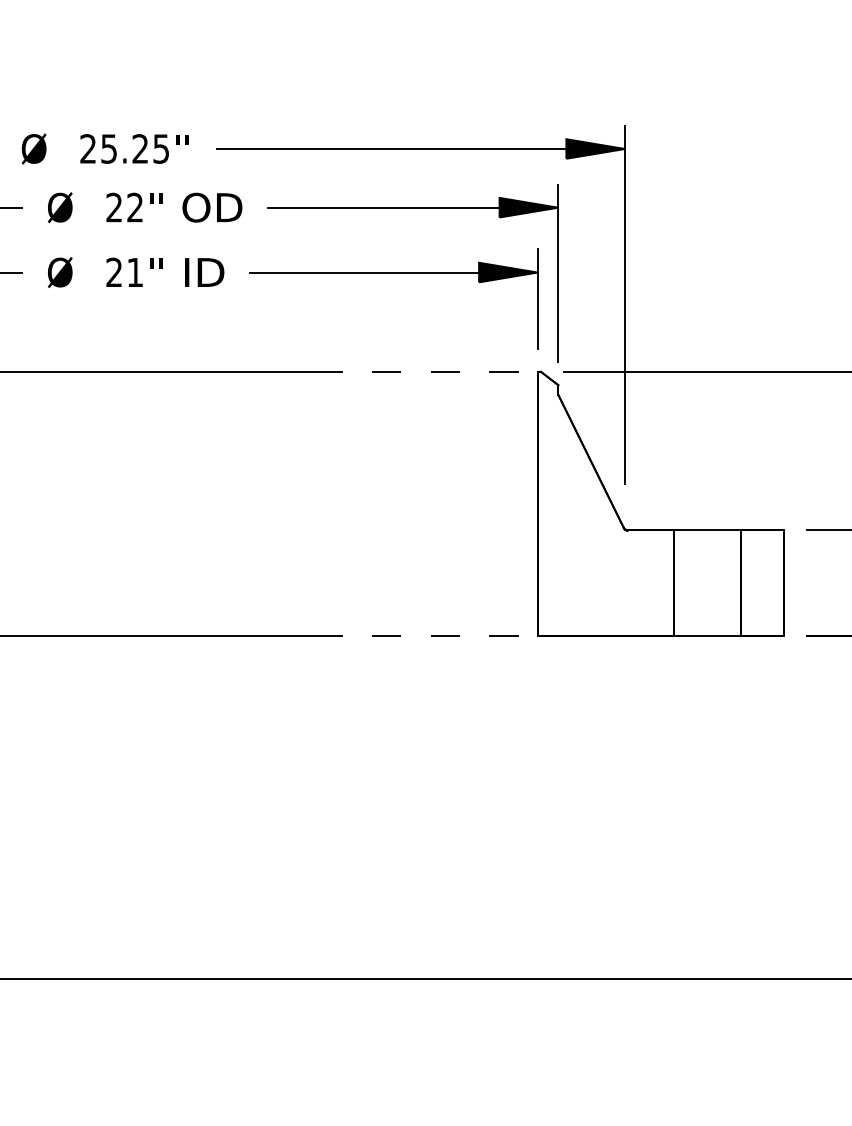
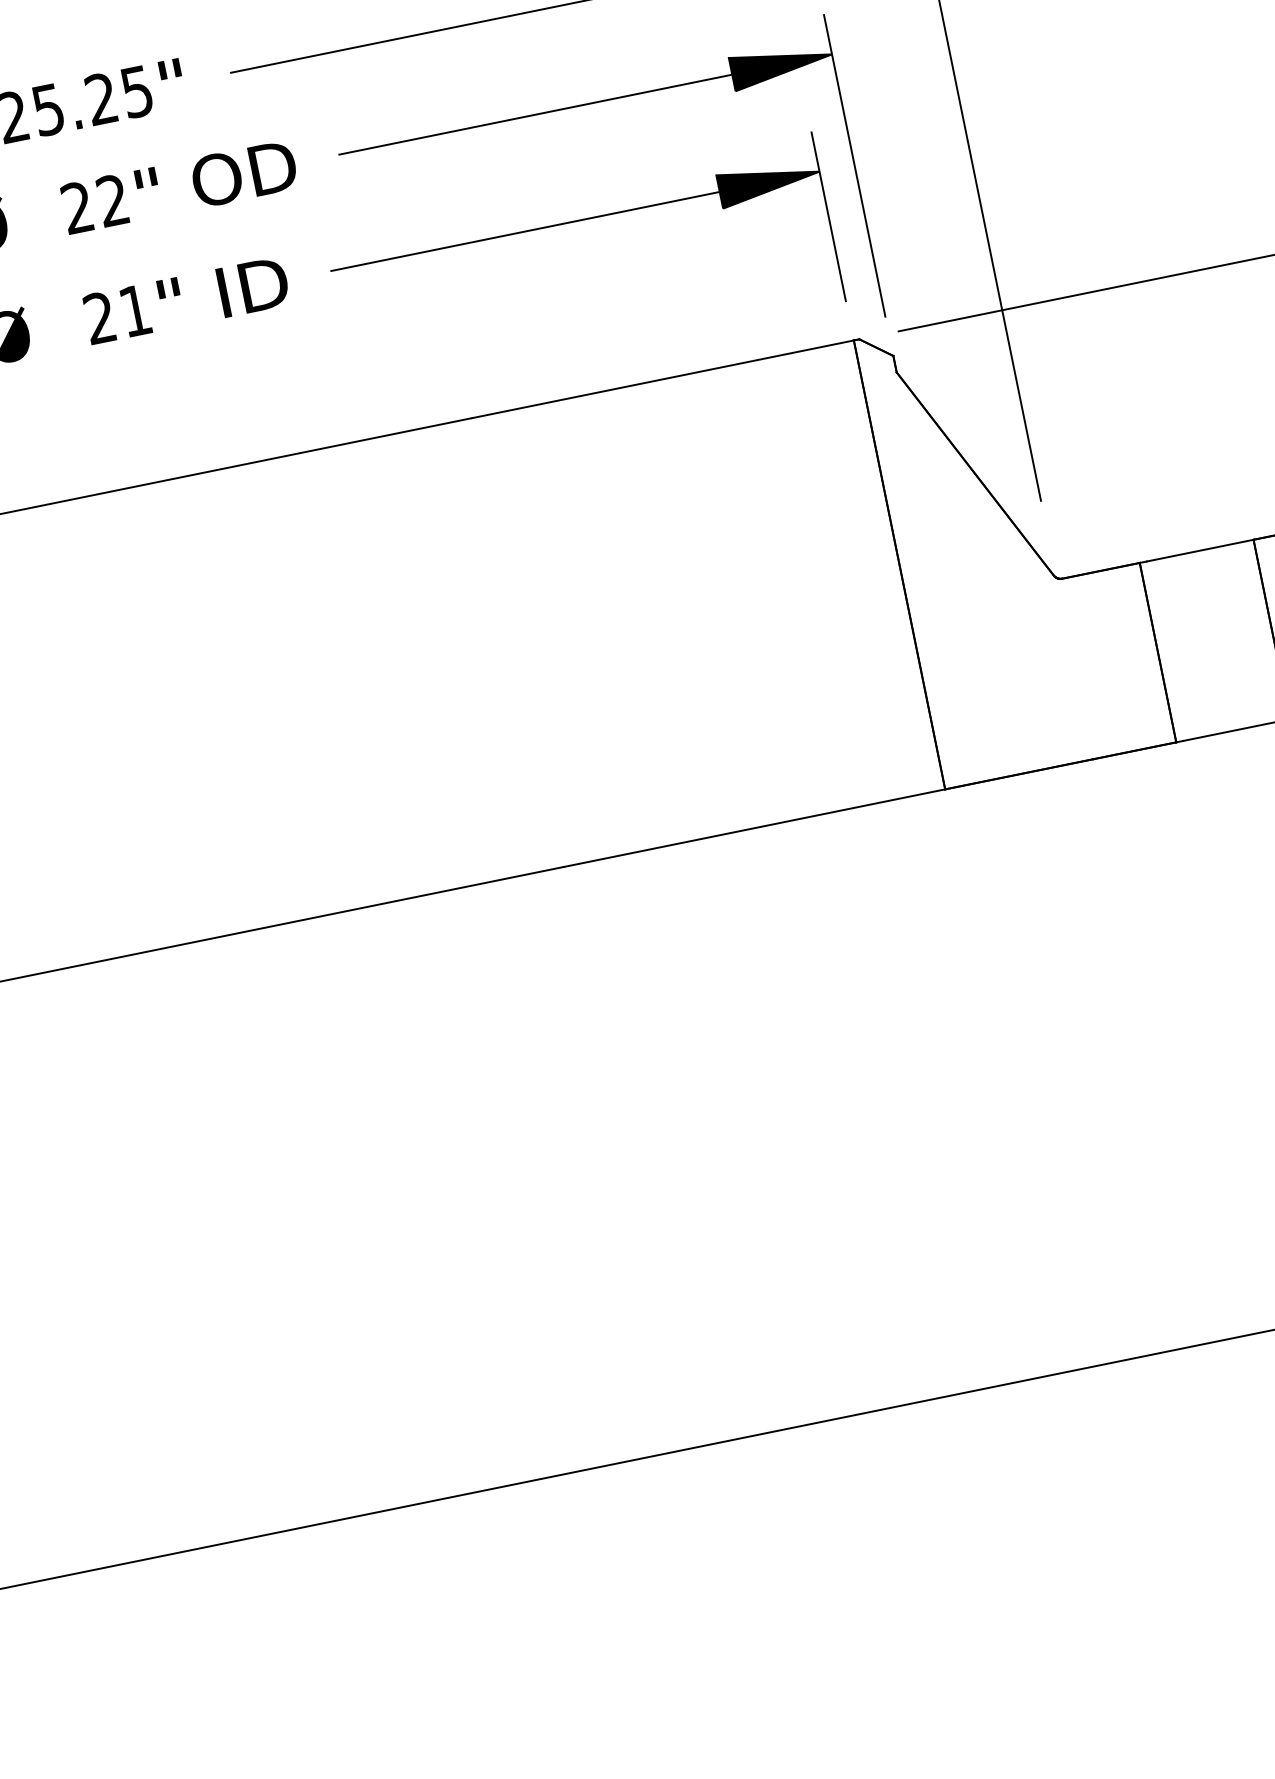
line: (426, 371) -> (664, 378), dashed -> solid
line: (426, 636) -> (756, 828), dashed -> solid

